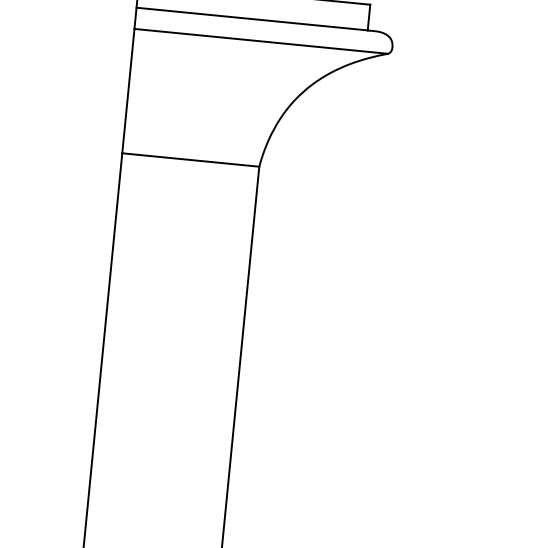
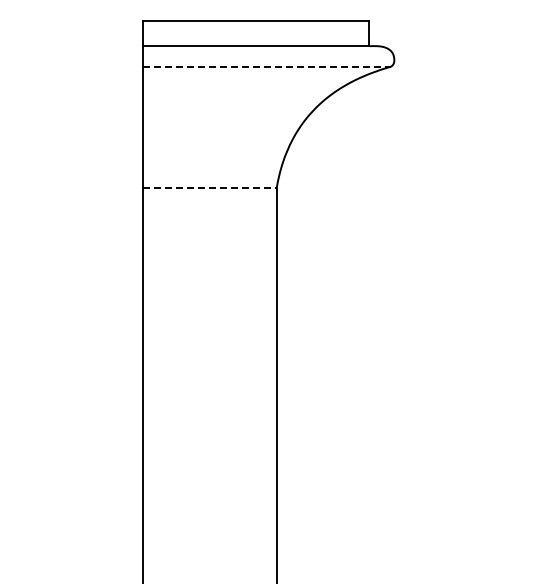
line: (262, 41) -> (267, 66), solid -> dashed
line: (191, 160) -> (210, 188), solid -> dashed

